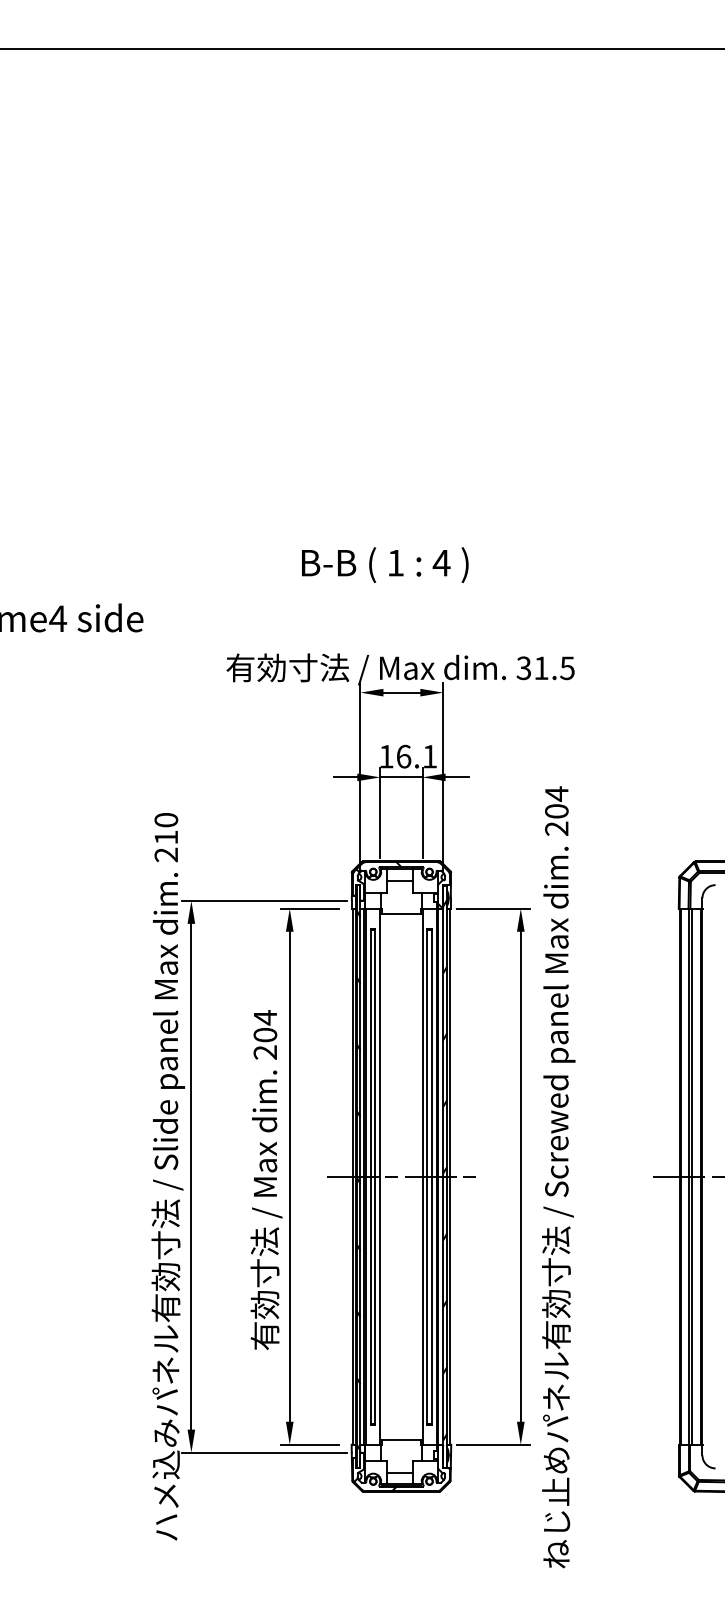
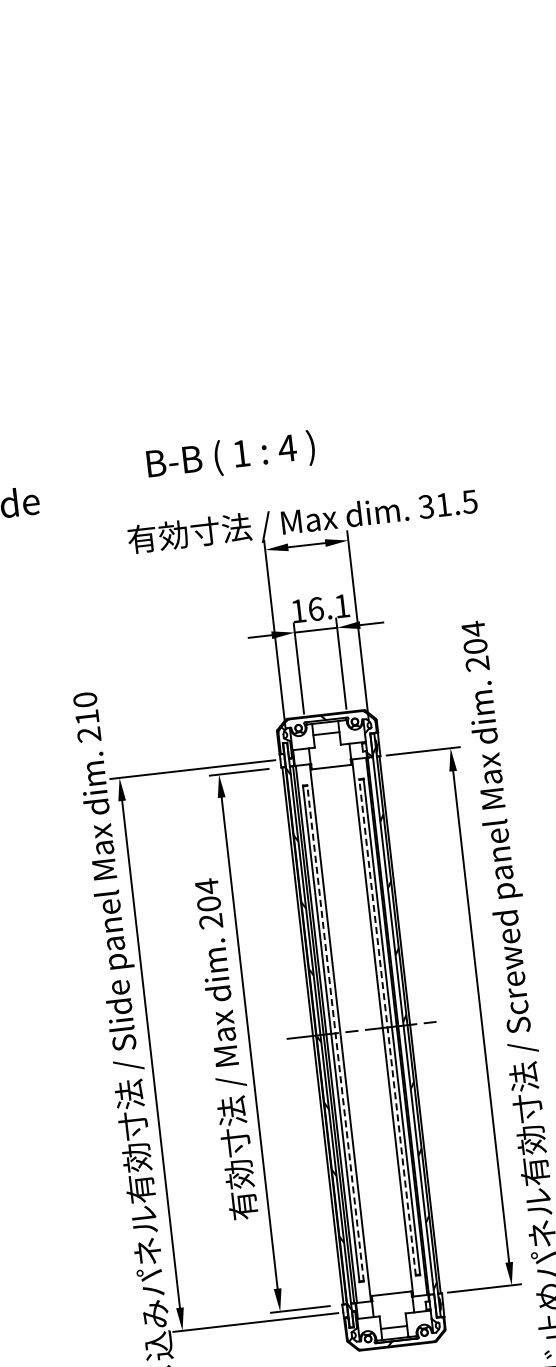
text: (385, 565) -> (231, 457), moved
line: (375, 1176) -> (335, 1033), solid -> dashed
line: (427, 1176) -> (387, 1027), solid -> dashed

